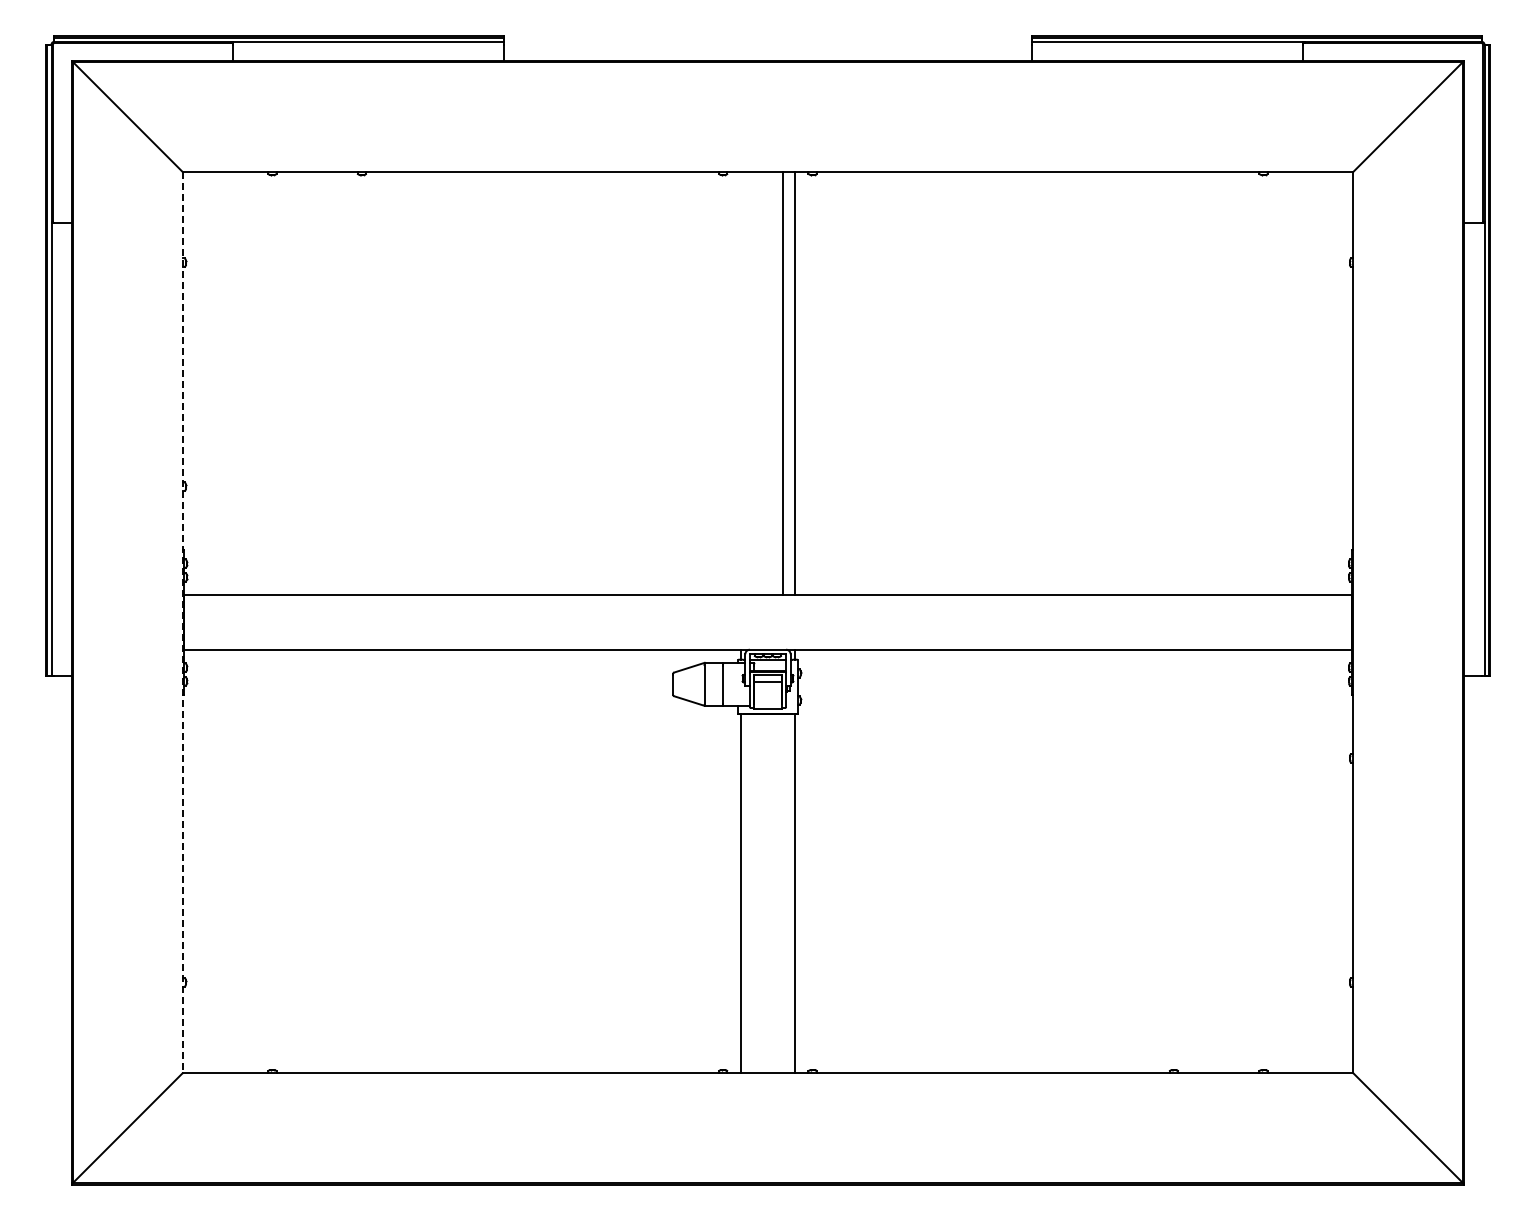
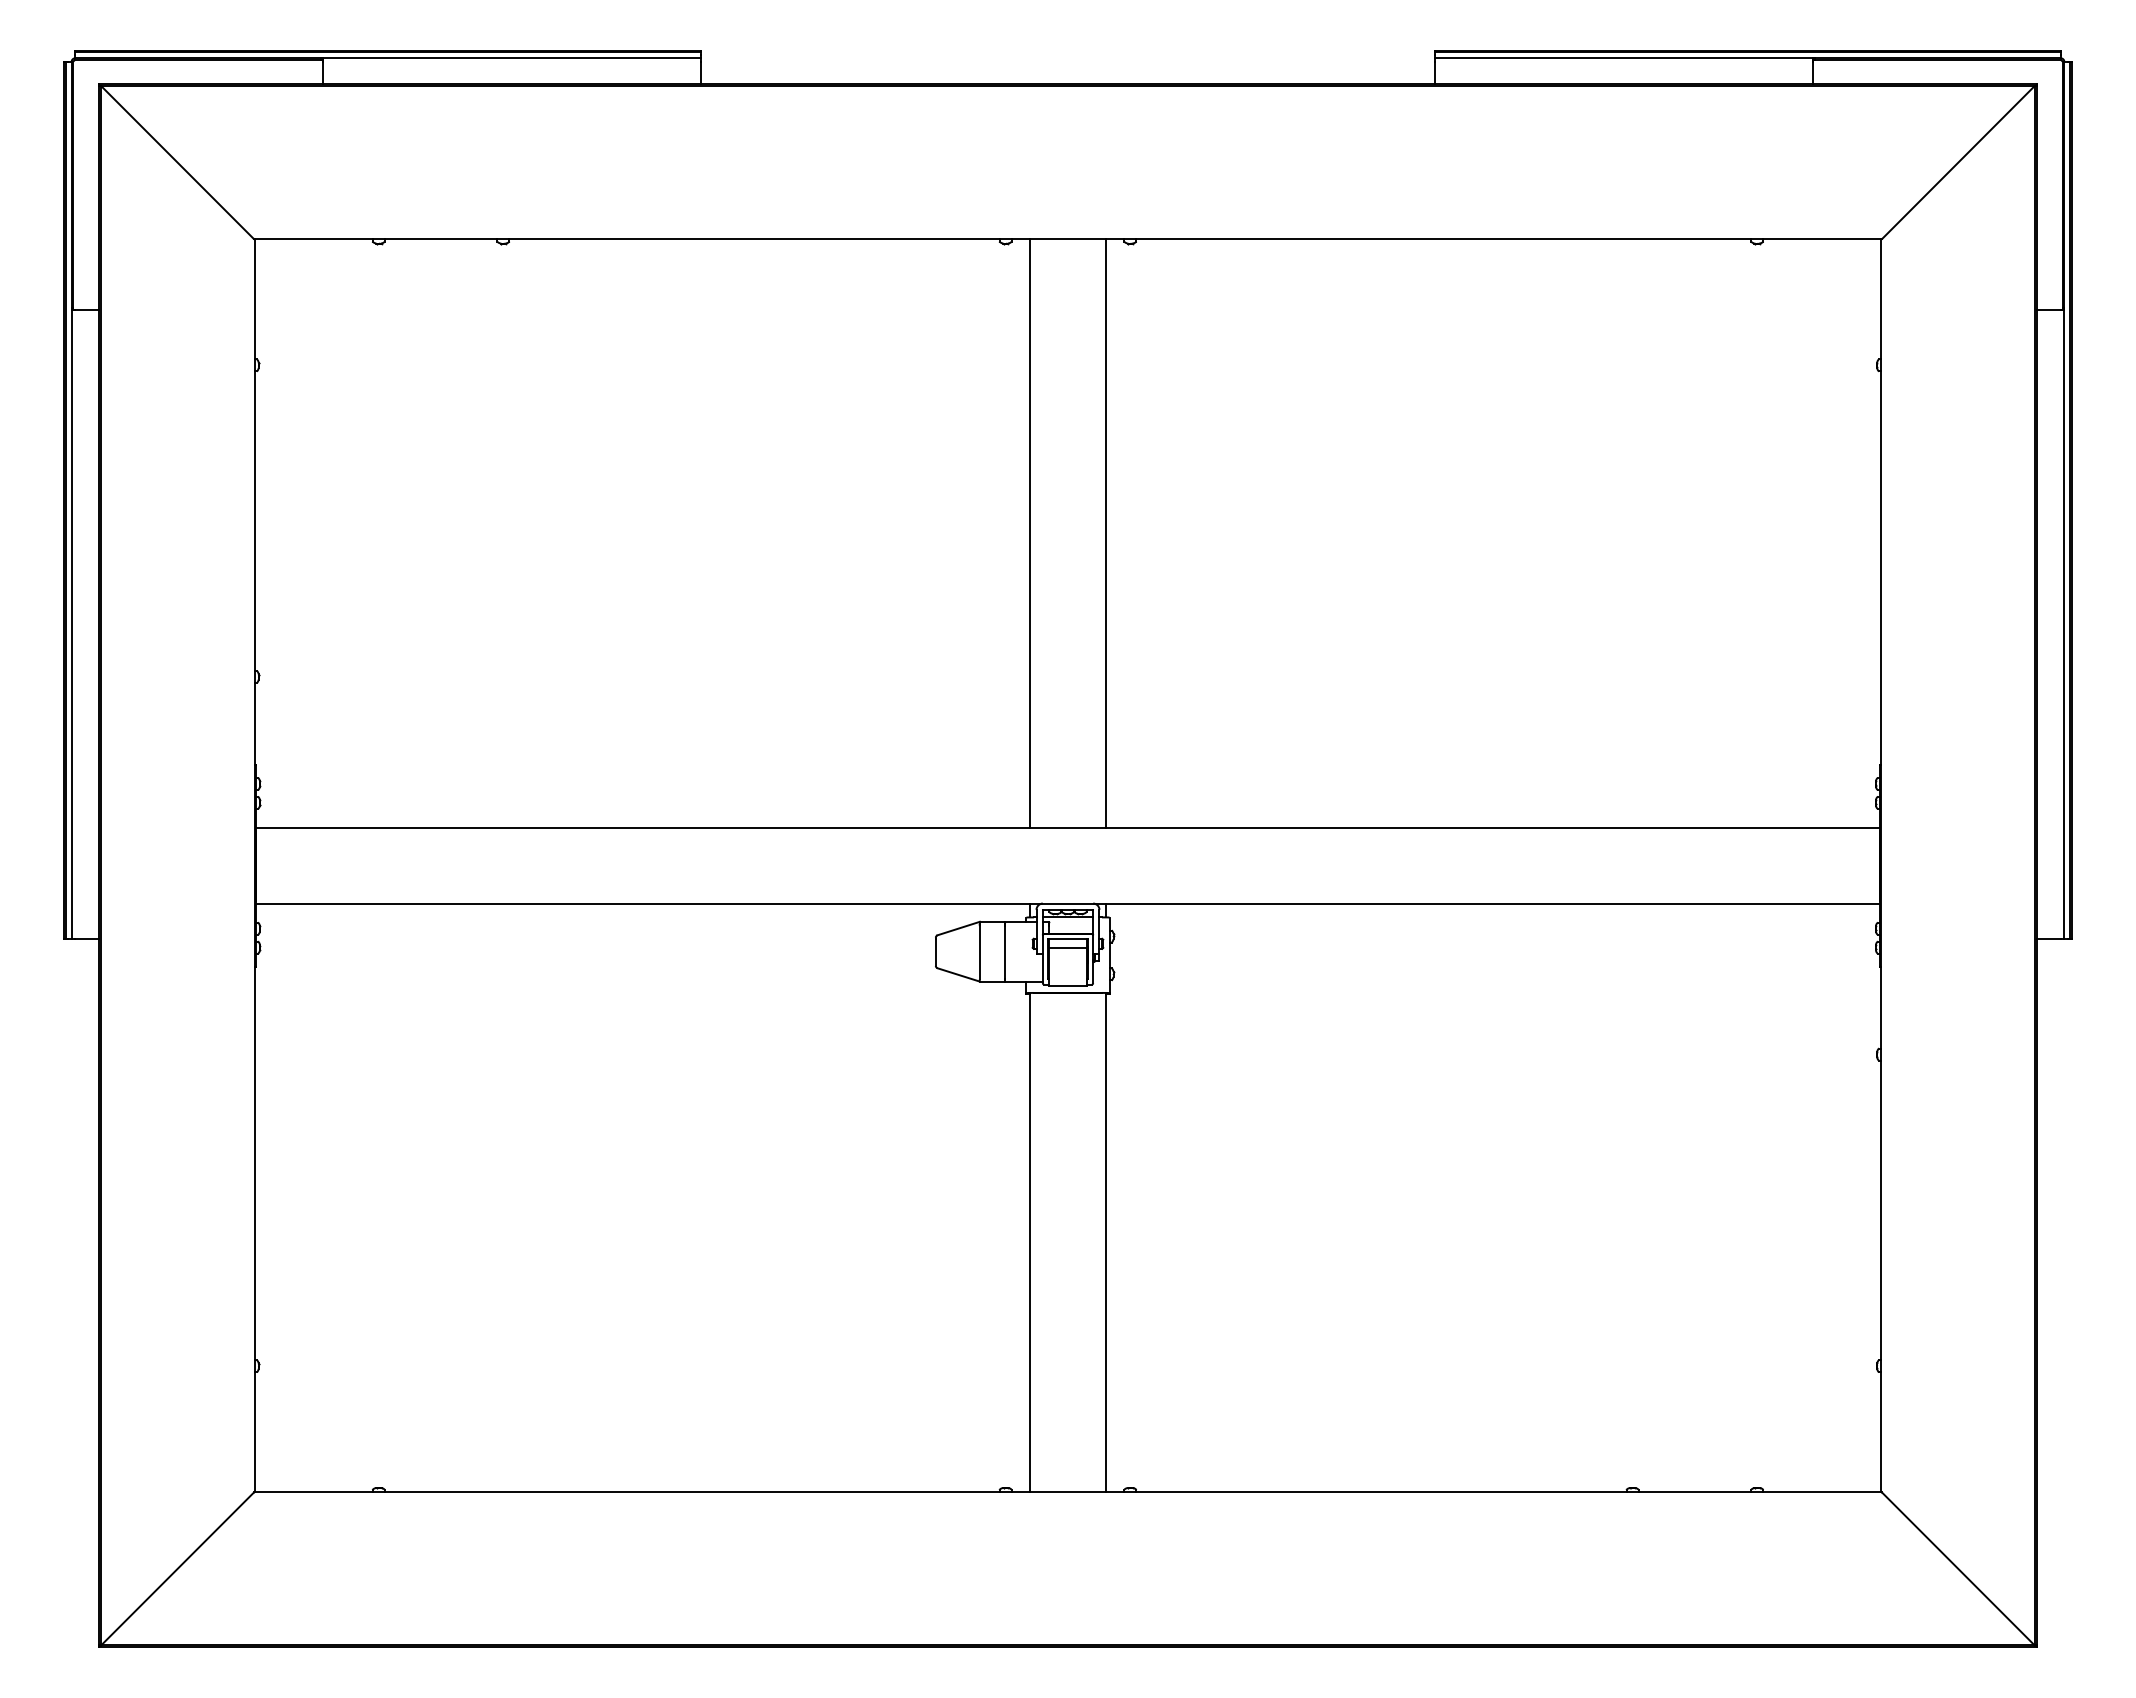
line: (782, 383) -> (1029, 533), moved
line: (183, 623) -> (255, 867), dashed -> solid

